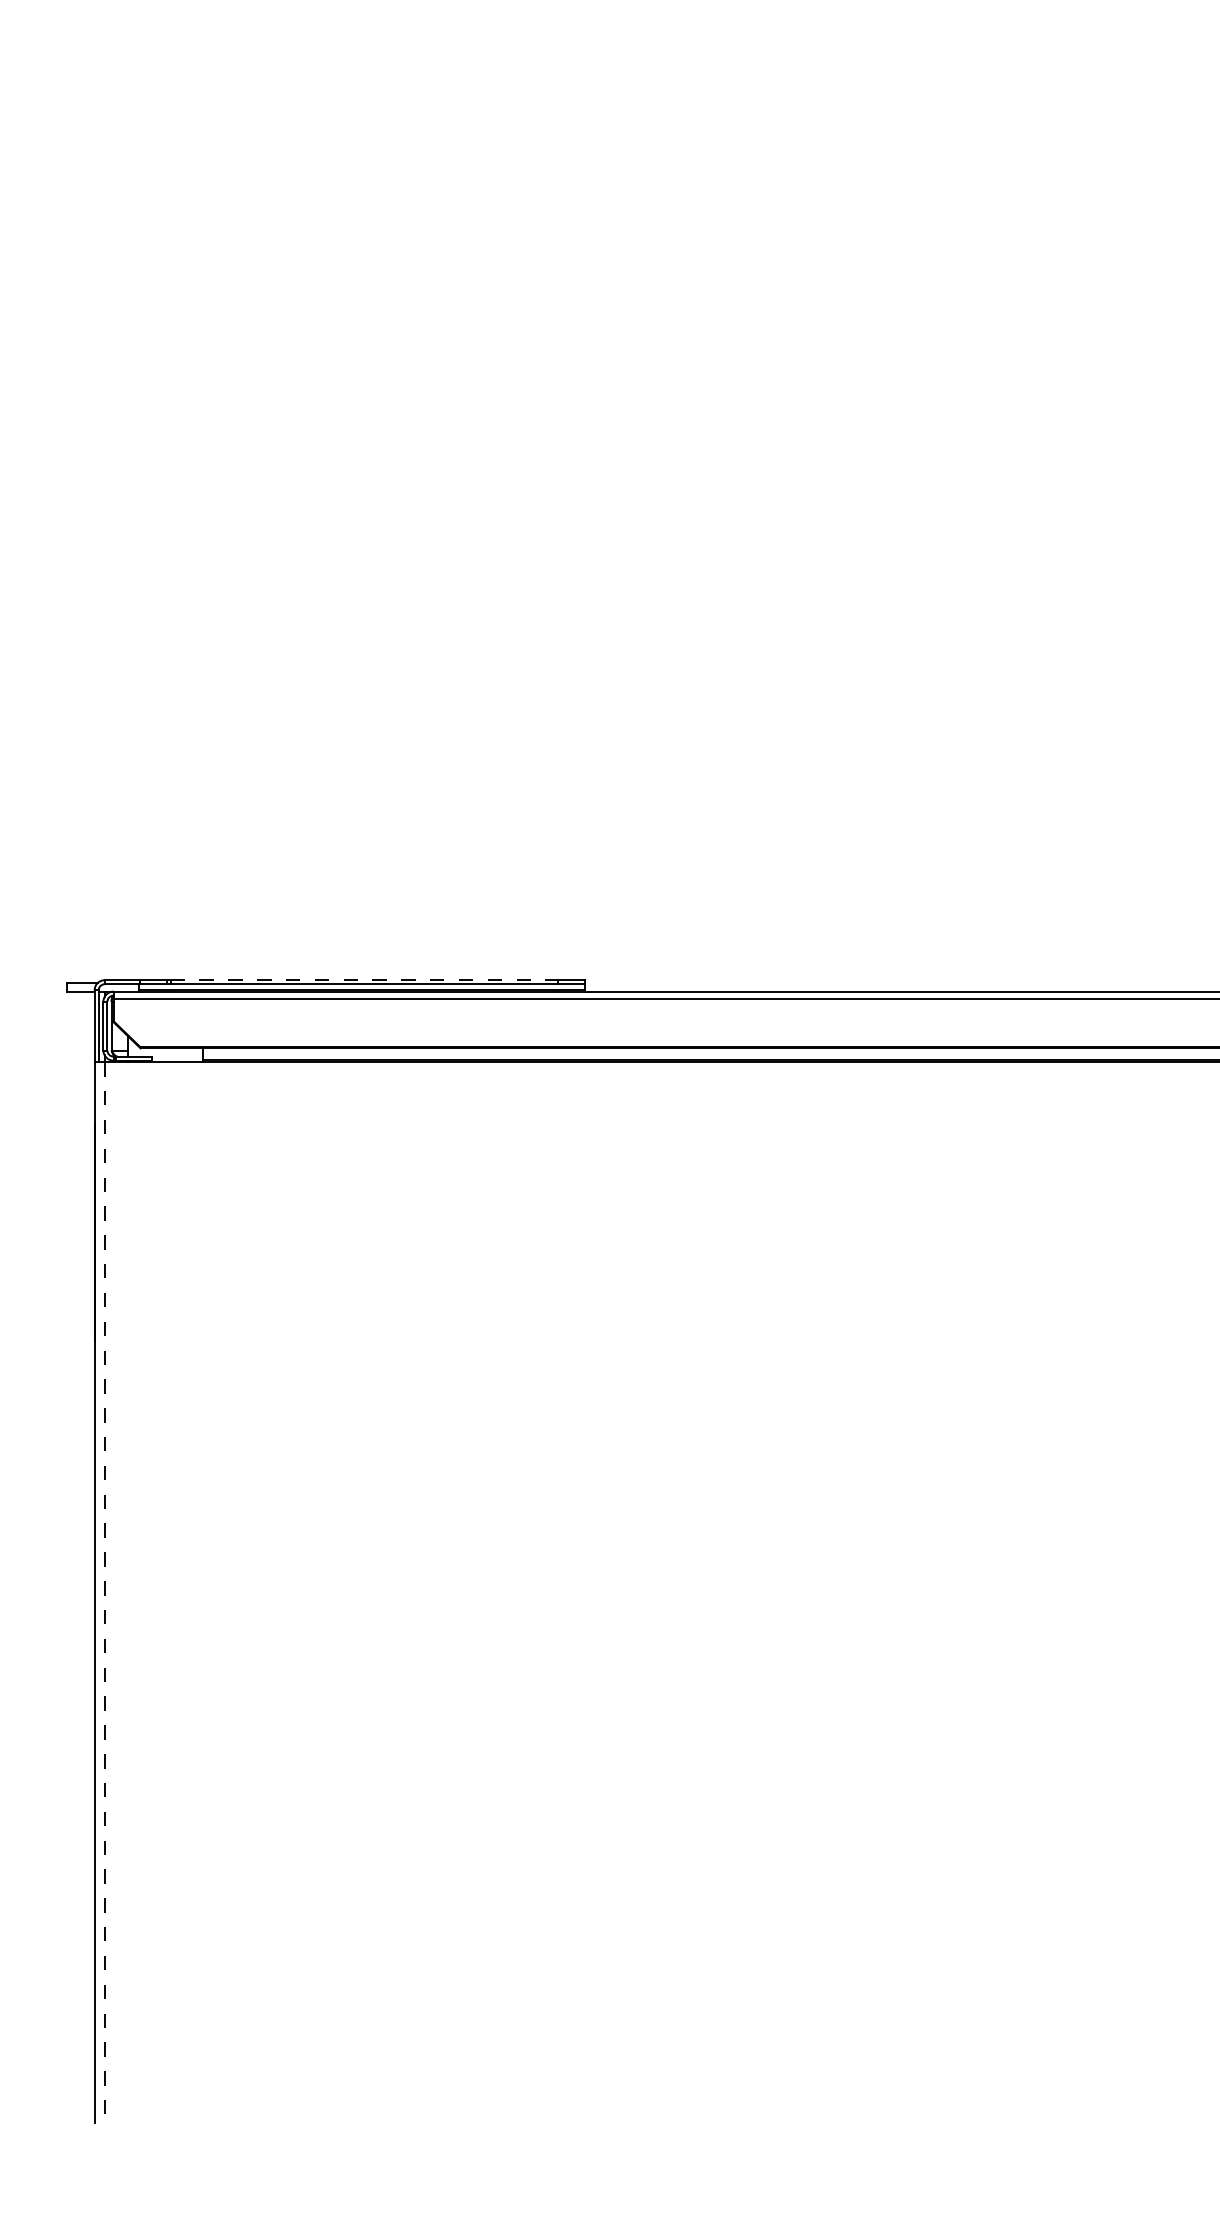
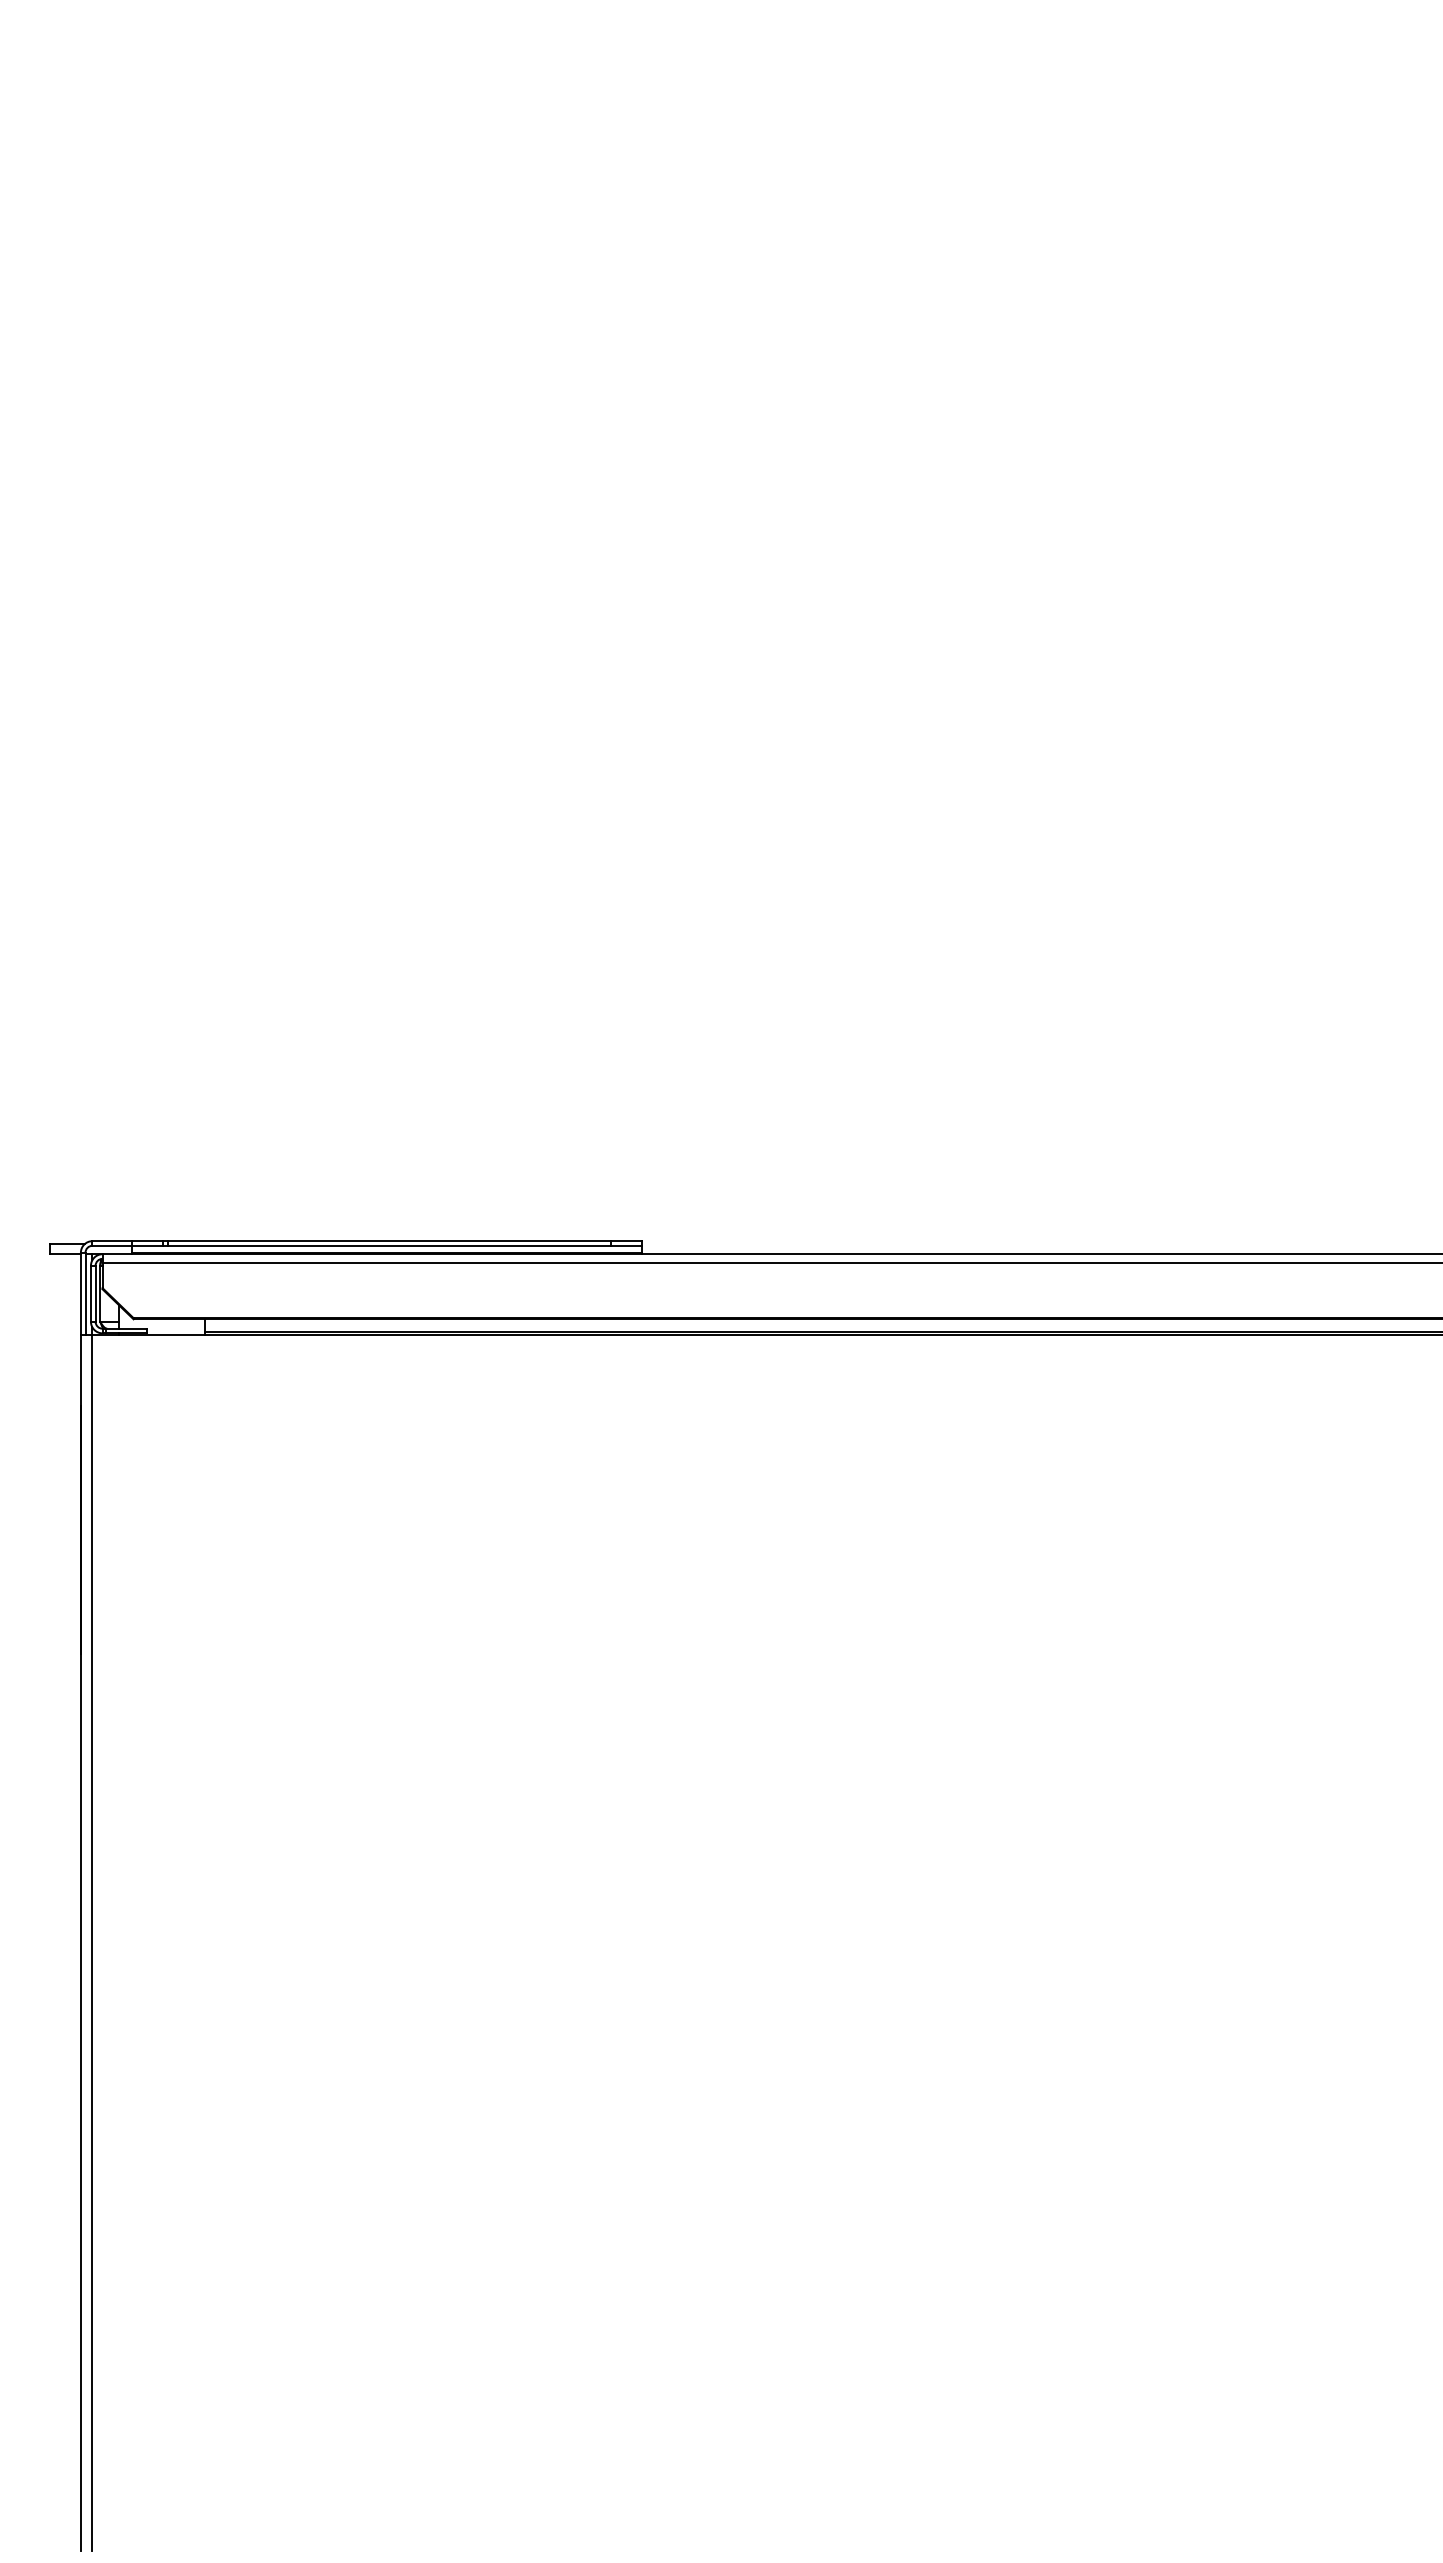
line: (363, 980) -> (389, 1241), dashed -> solid
line: (104, 1593) -> (92, 1943), dashed -> solid

